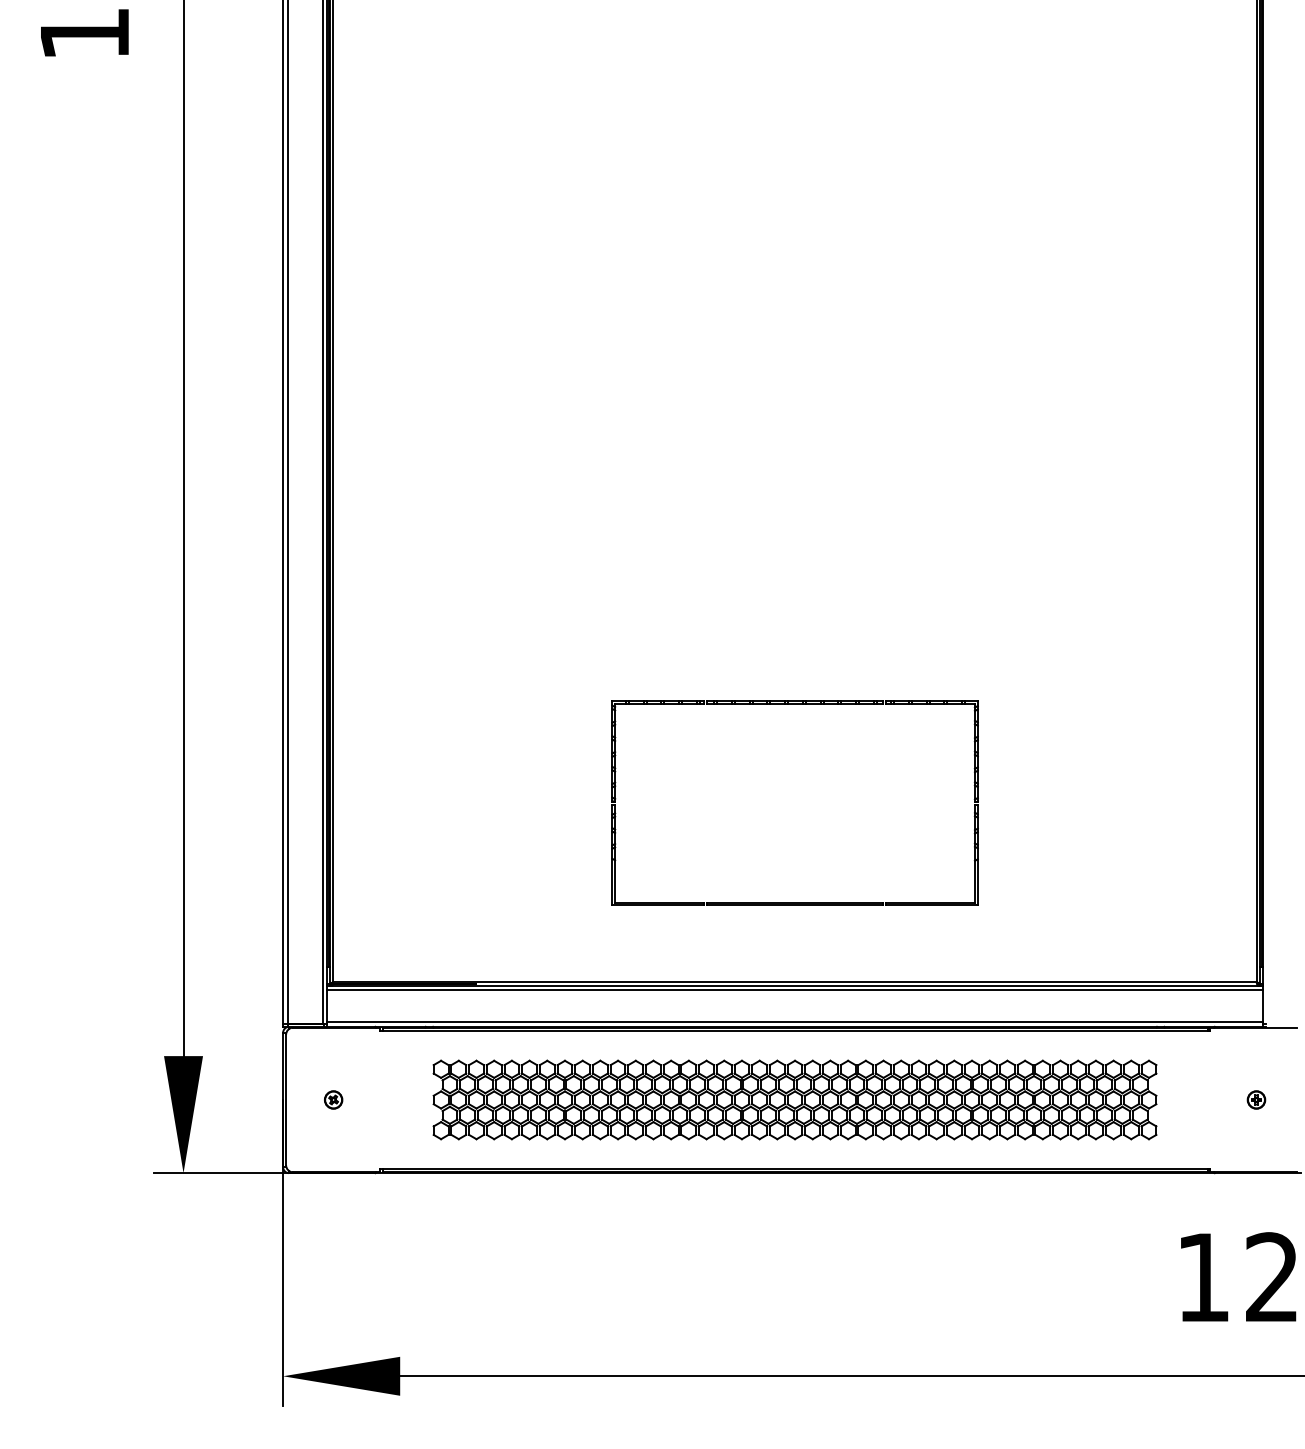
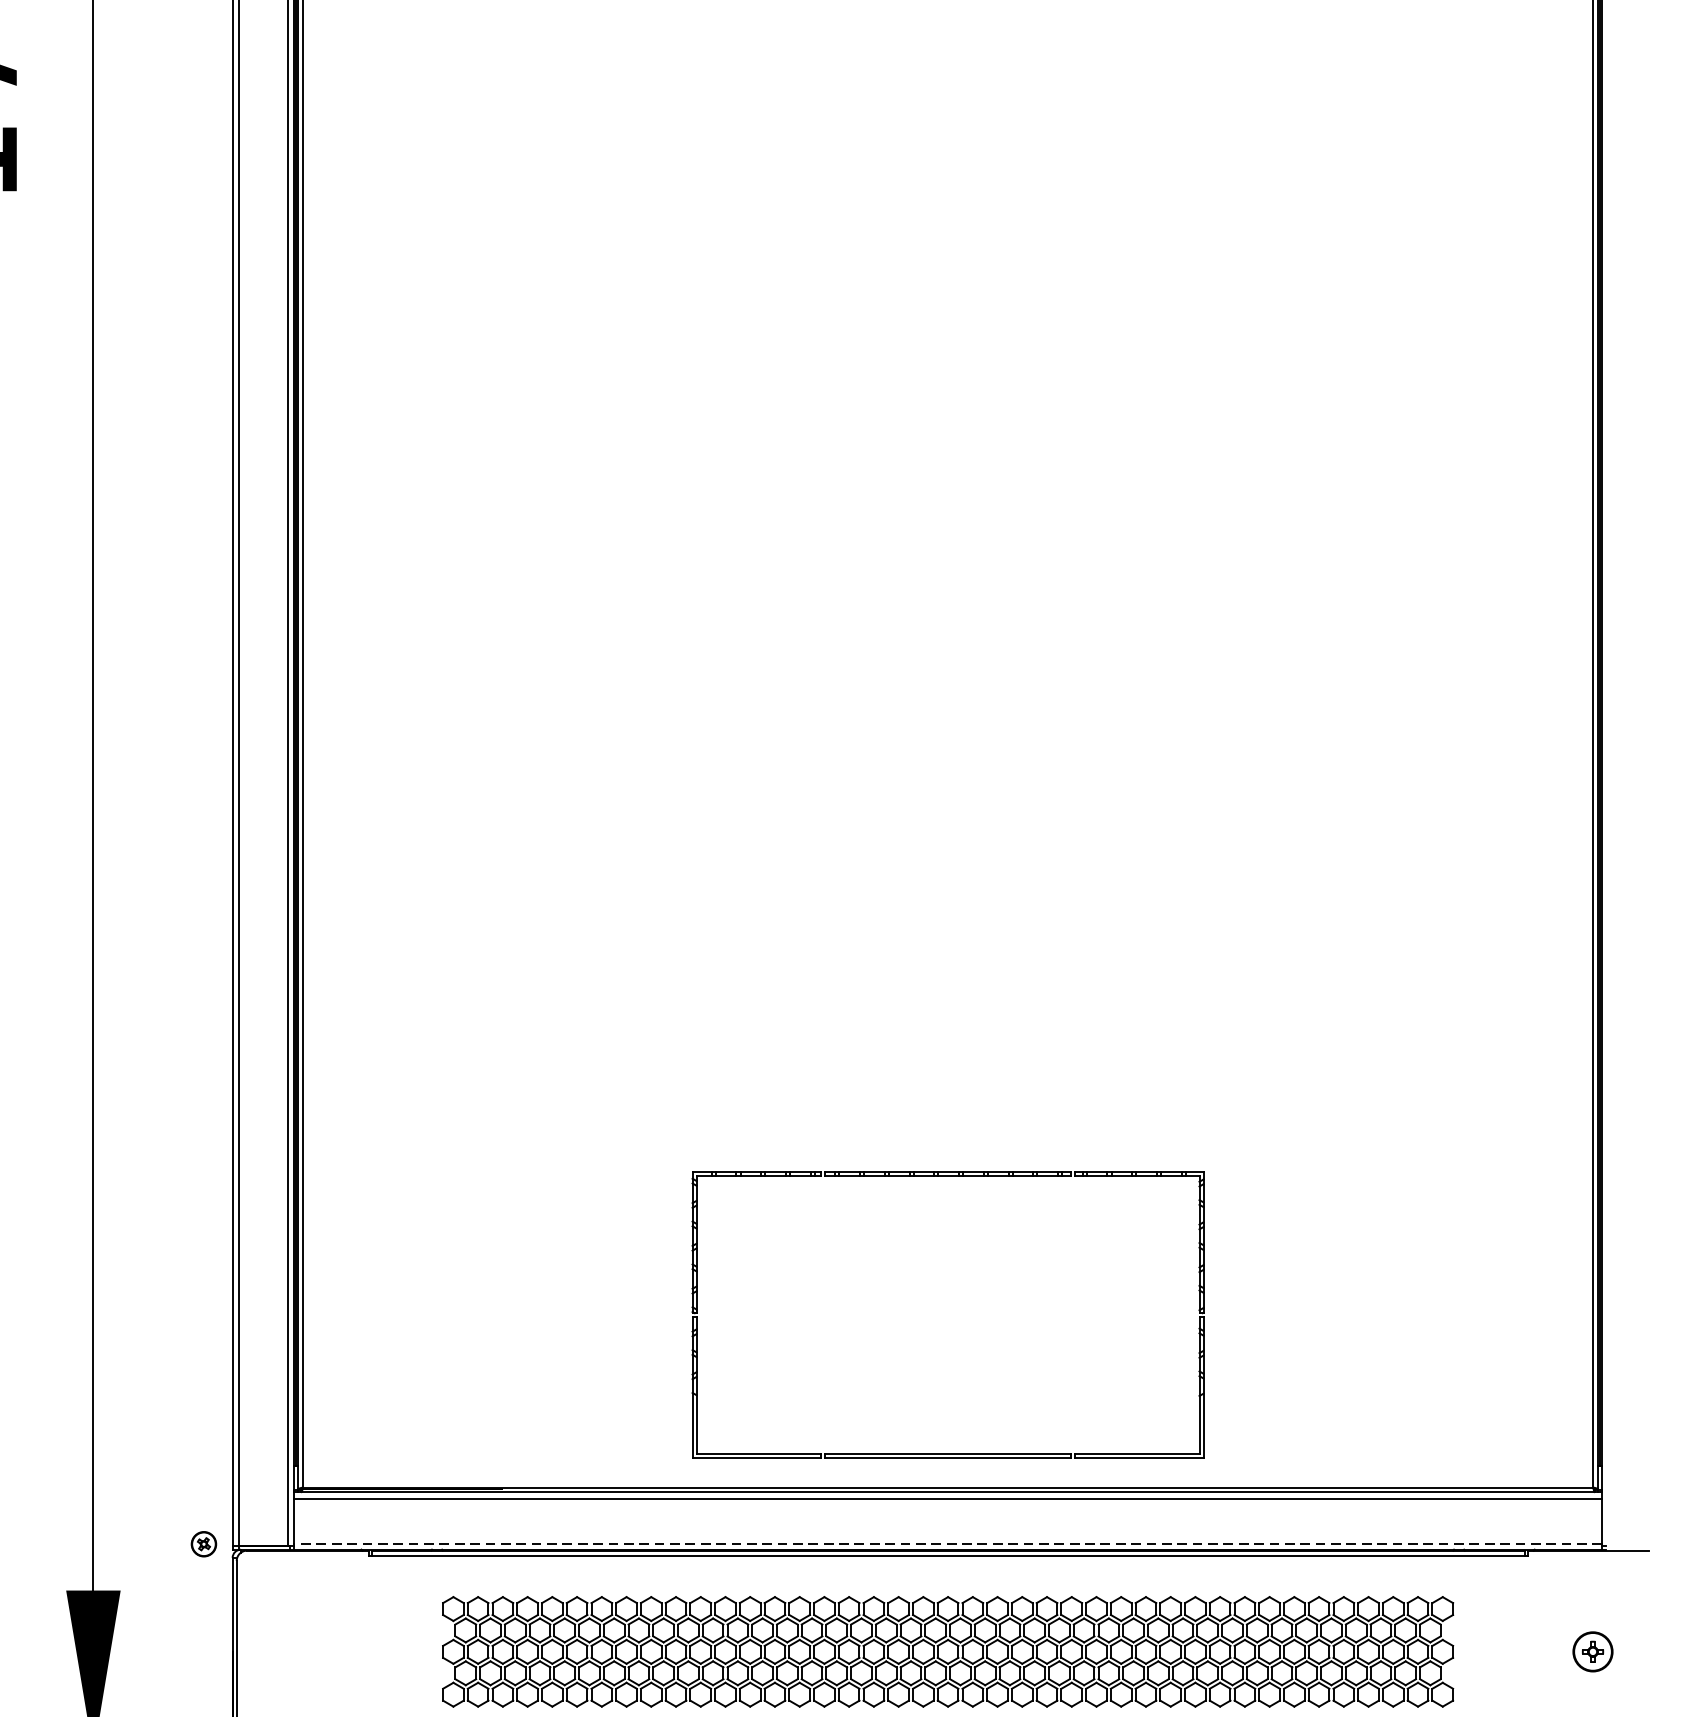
part: (794, 704) -> (947, 1177), moved
line: (794, 1022) -> (947, 1543), solid -> dashed
part: (333, 1099) -> (203, 1543), moved
part: (1256, 1099) -> (1593, 1651), size x1.6

